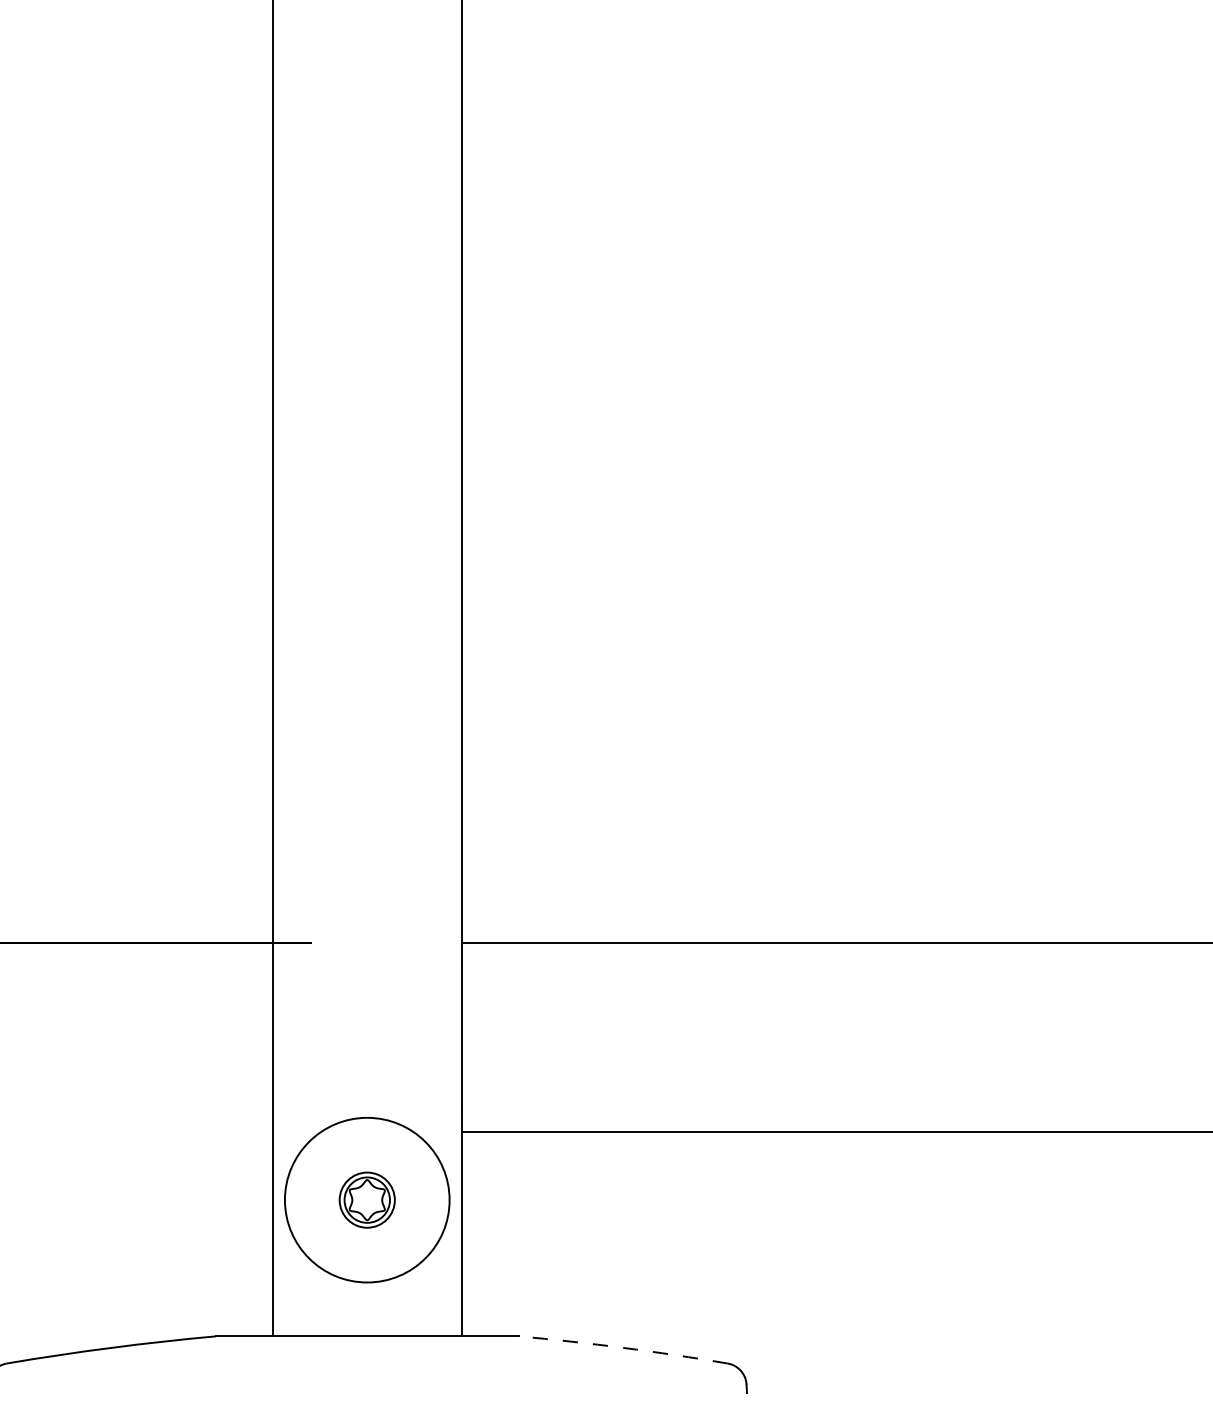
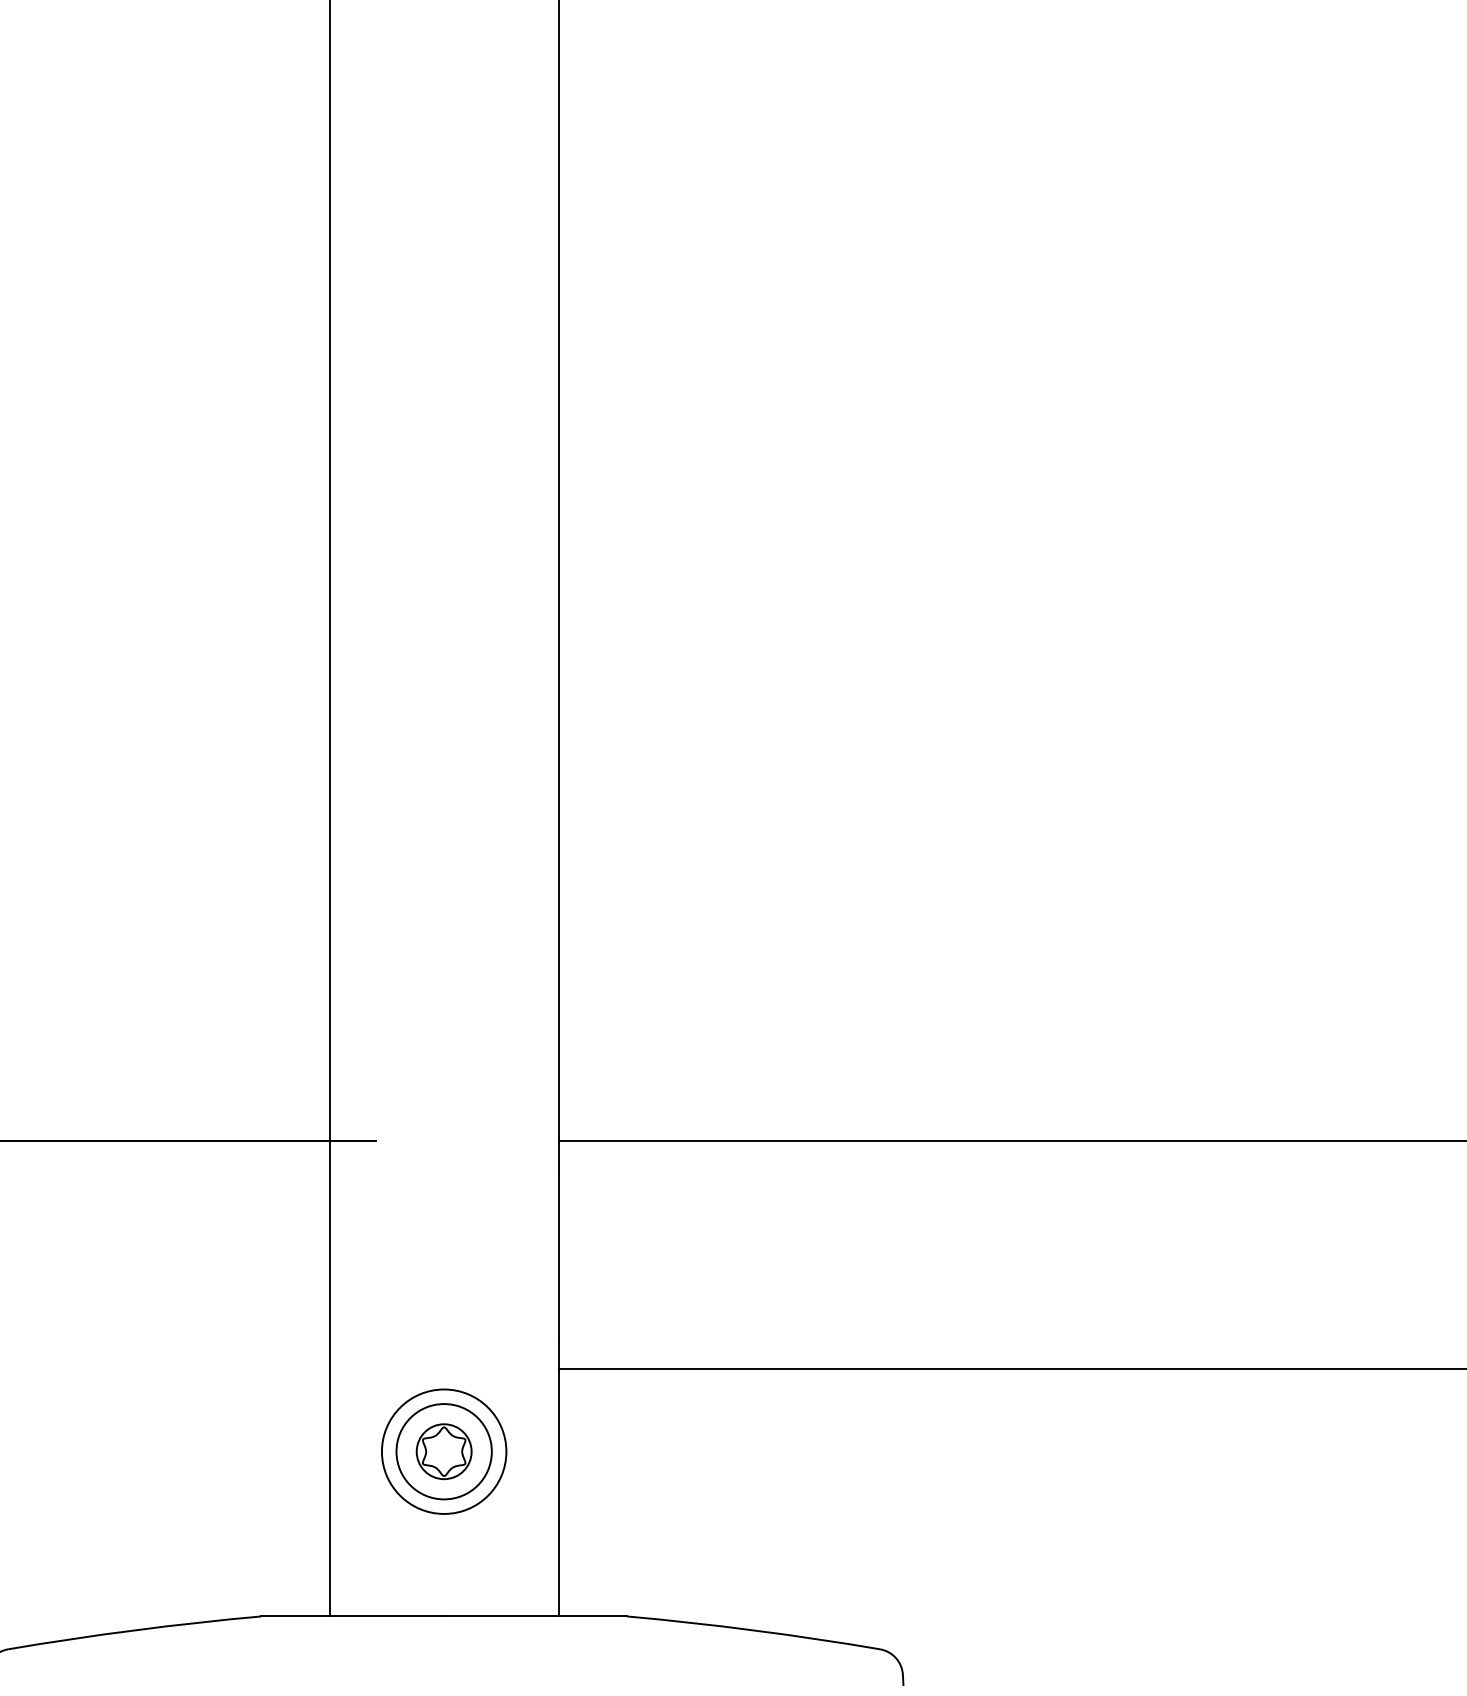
circle: (366, 1199) -> (443, 1451), size x0.62
circle: (366, 1199) -> (443, 1451), size x1.43
arc: (623, 1347) -> (753, 1630), dashed -> solid

